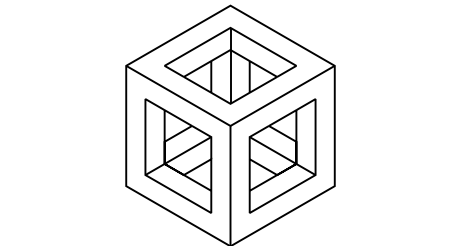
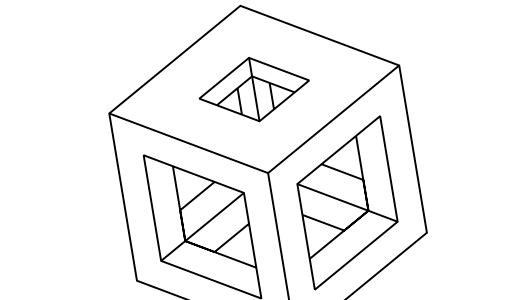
part: (230, 65) -> (254, 89), size x0.6

